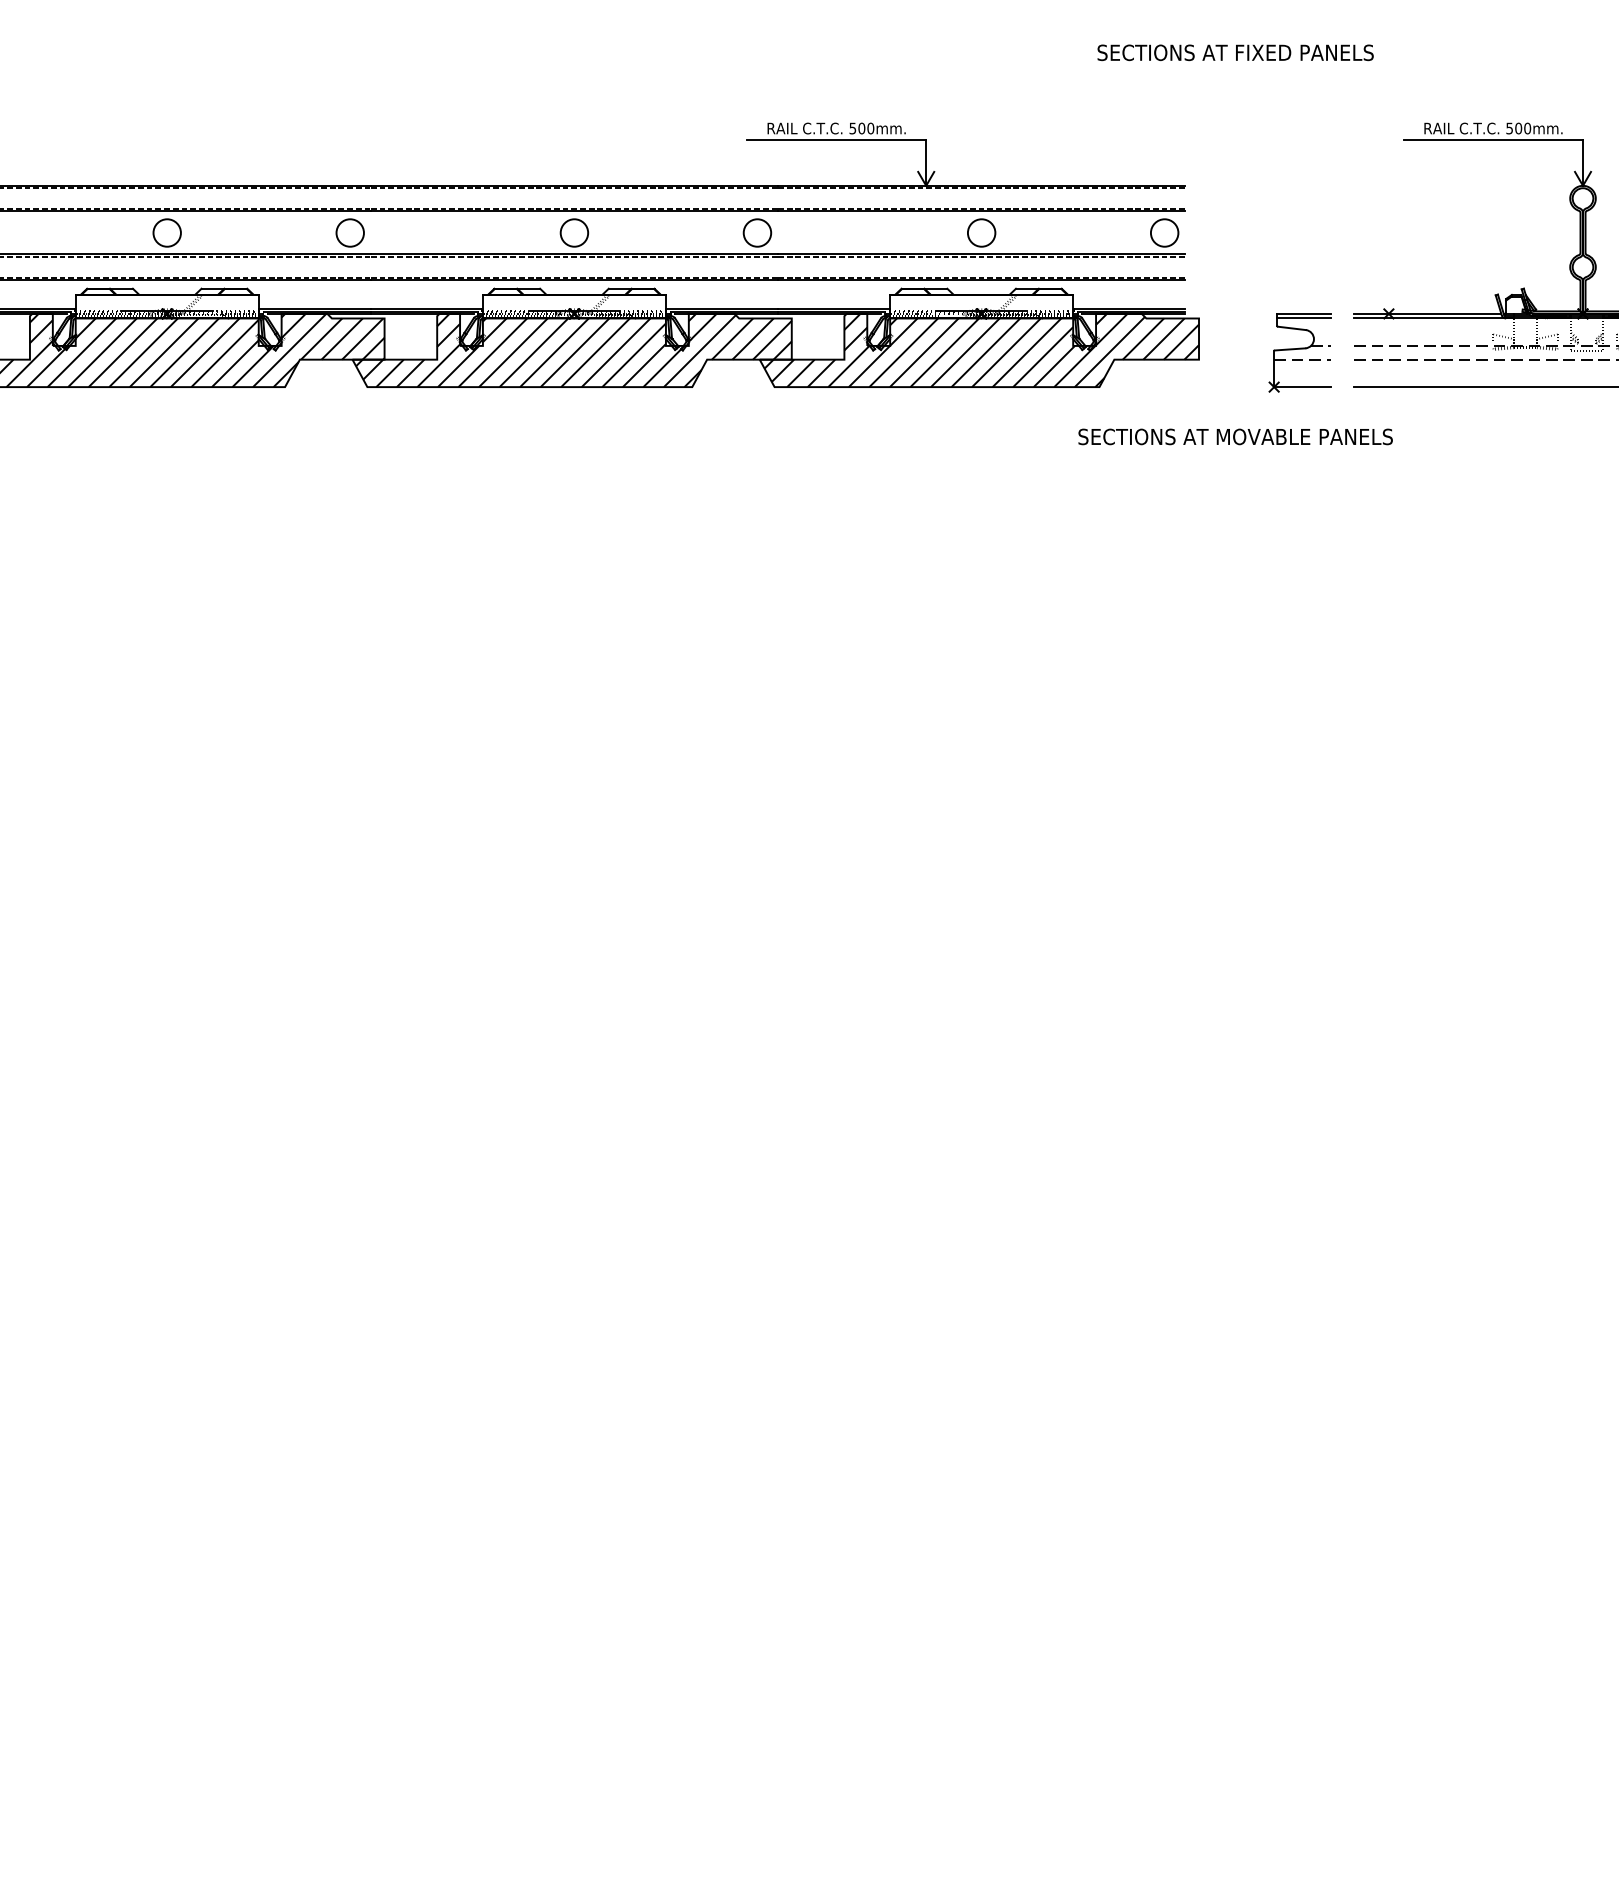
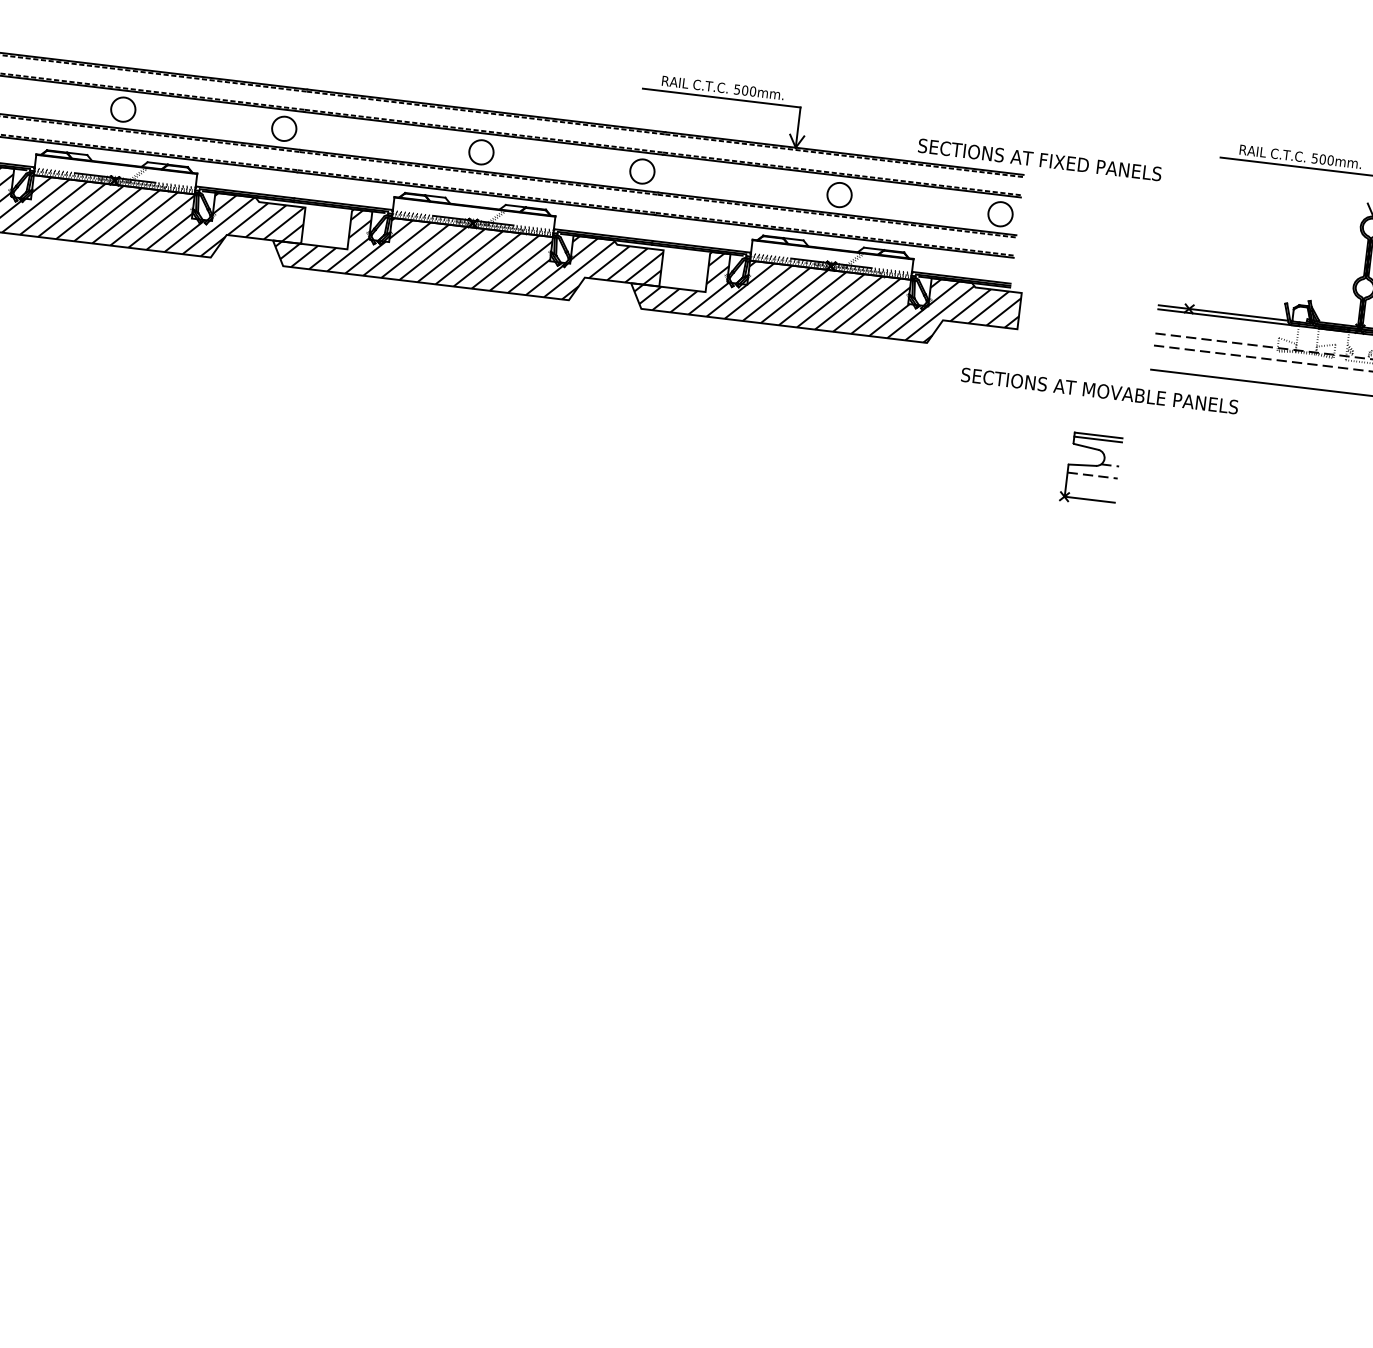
text: (1235, 52) -> (1039, 159), moved
part: (1299, 352) -> (1090, 468), moved
text: (1235, 436) -> (1099, 390), moved

